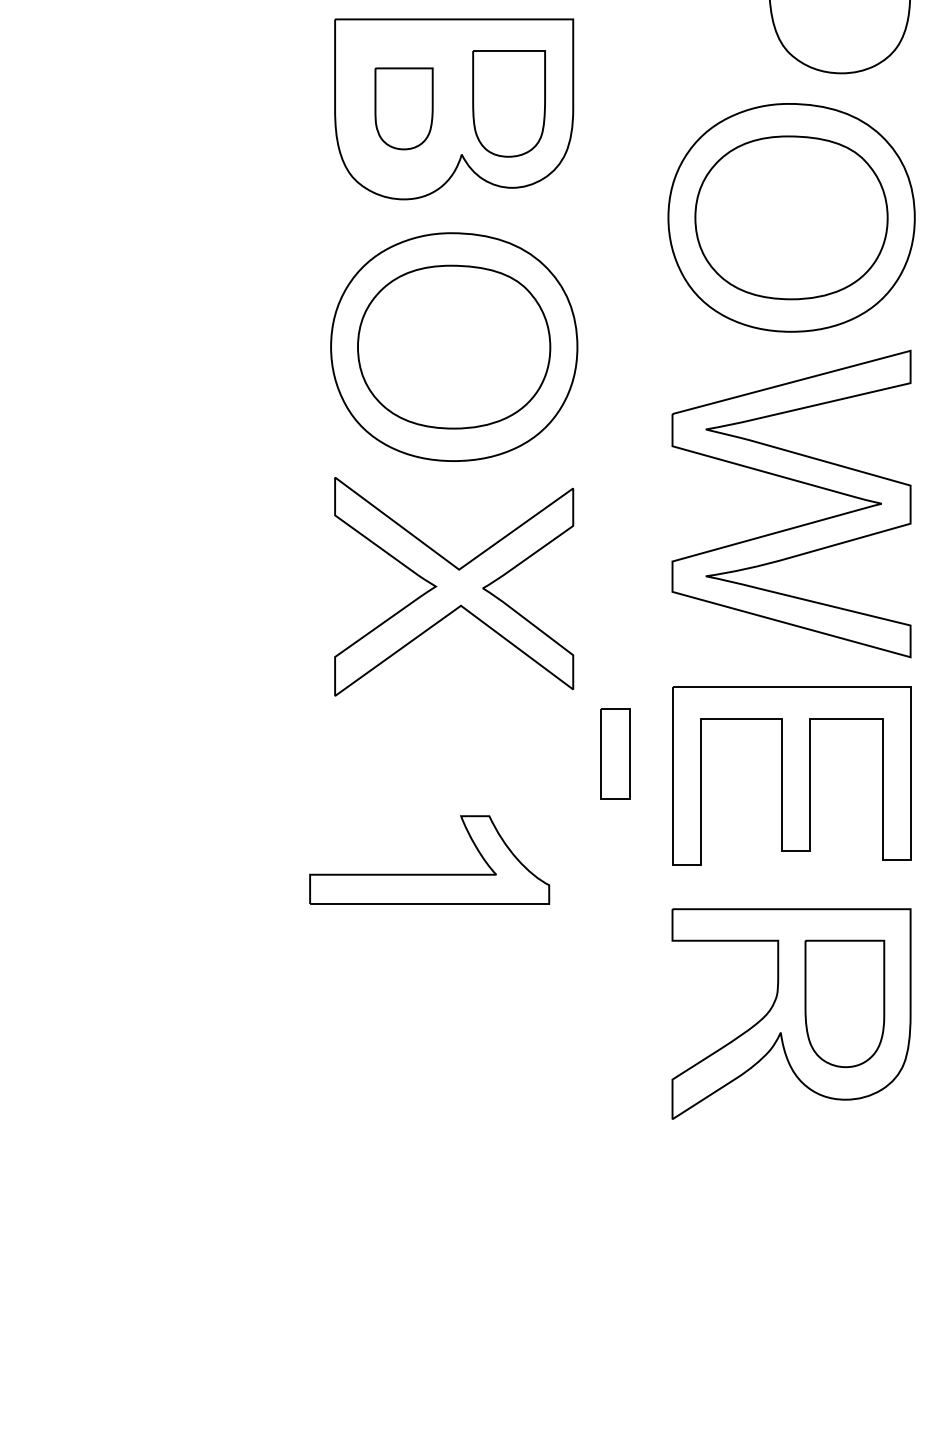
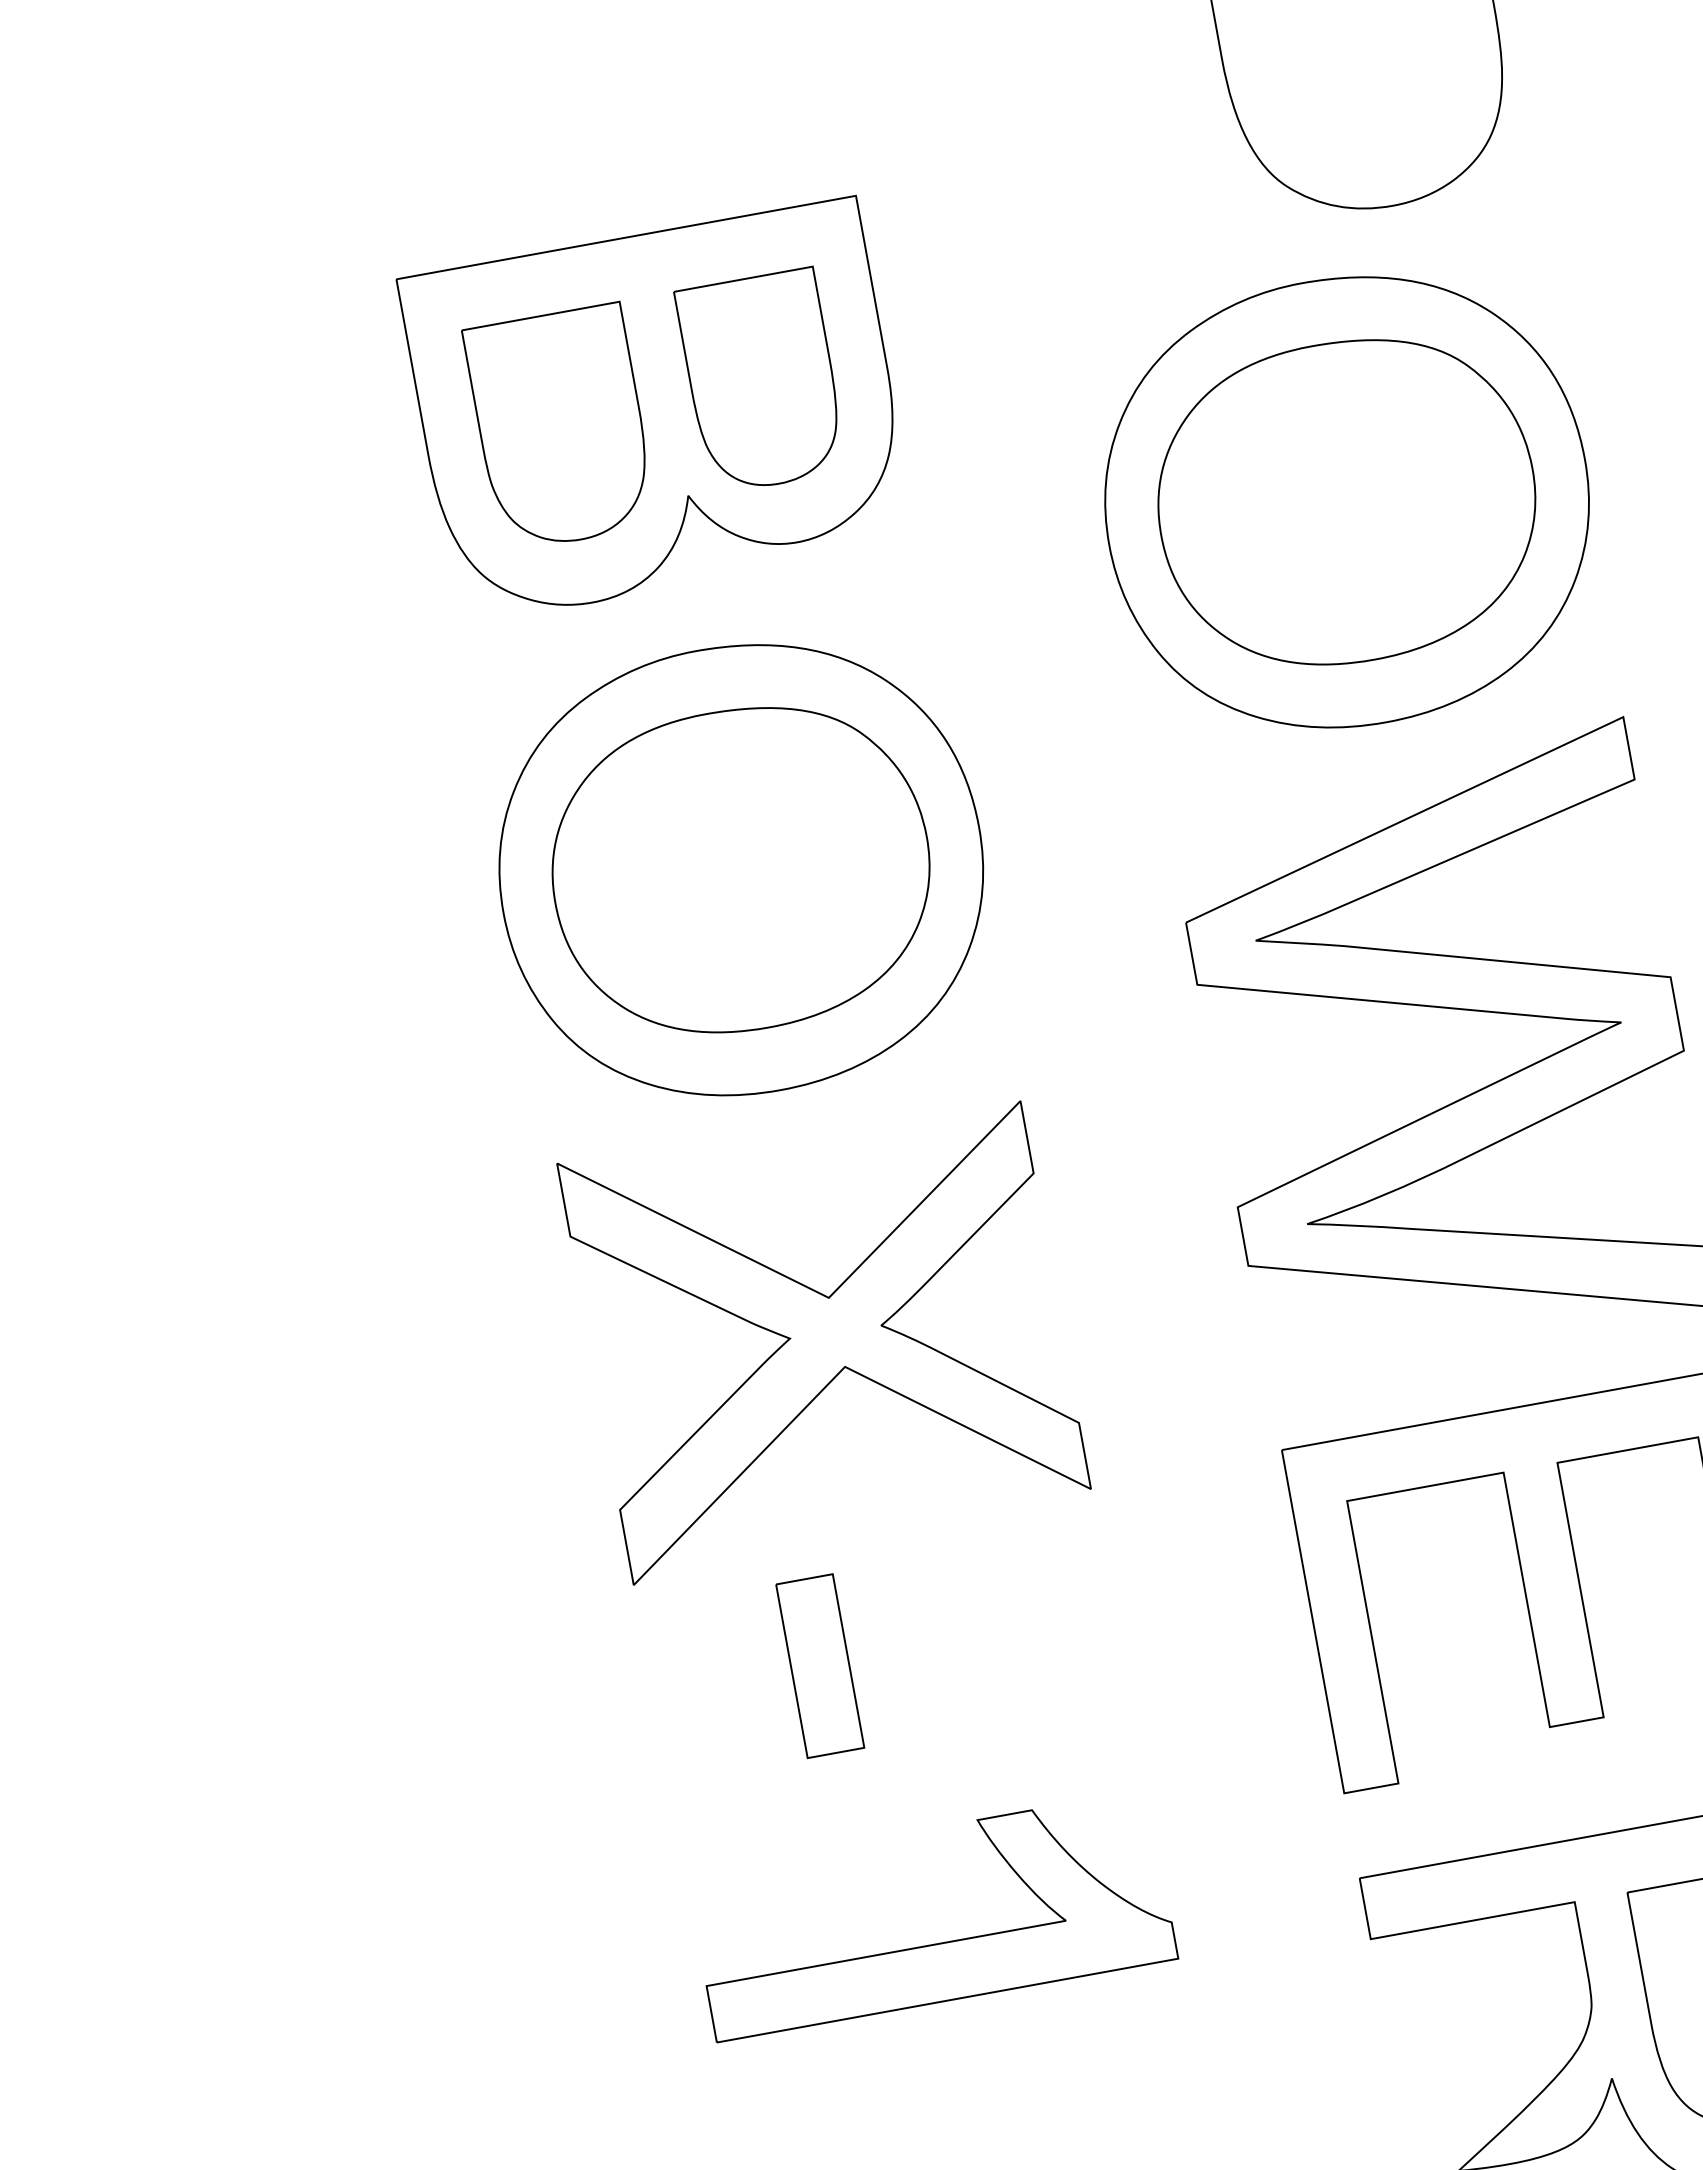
part: (403, 108) -> (559, 427), size x1.43
part: (615, 753) -> (820, 1665), moved
part: (429, 873) -> (936, 1941), moved

